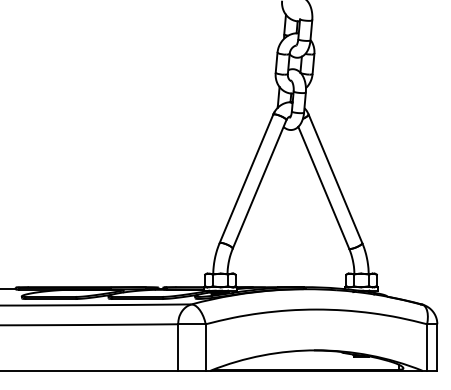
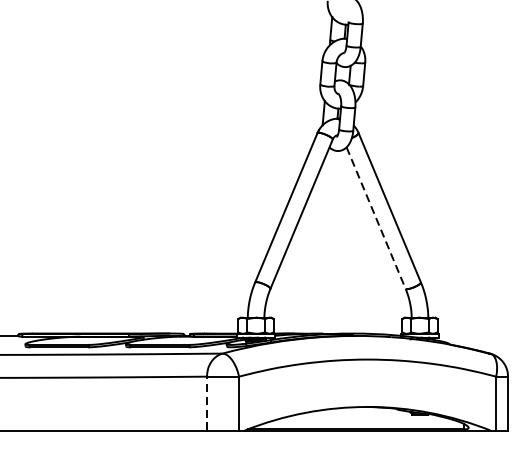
line: (323, 188) -> (375, 218), solid -> dashed
line: (178, 346) -> (207, 402), solid -> dashed

